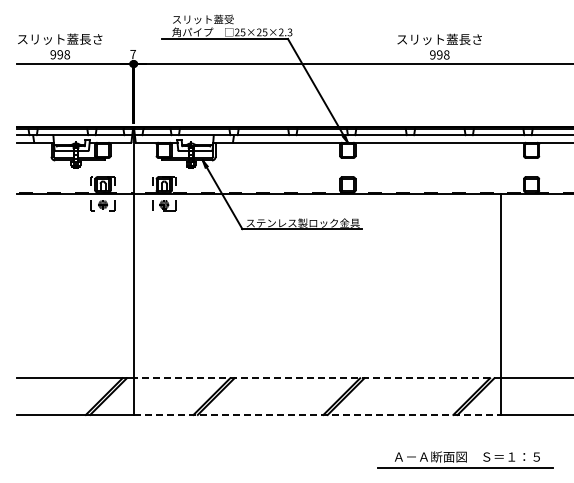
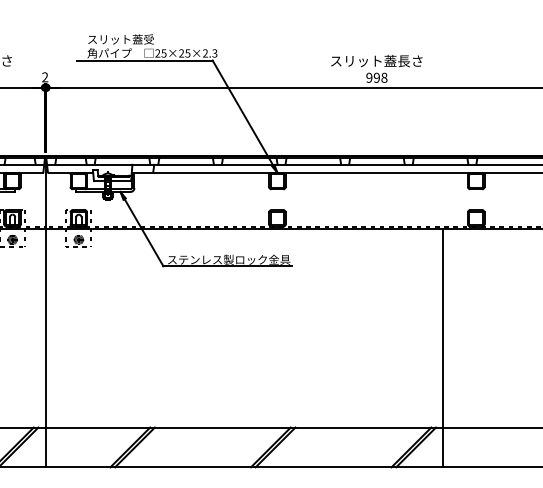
text: (132, 54) -> (44, 77), 7 -> 2
line: (317, 378) -> (244, 427), dashed -> solid
line: (317, 414) -> (244, 466), dashed -> solid

